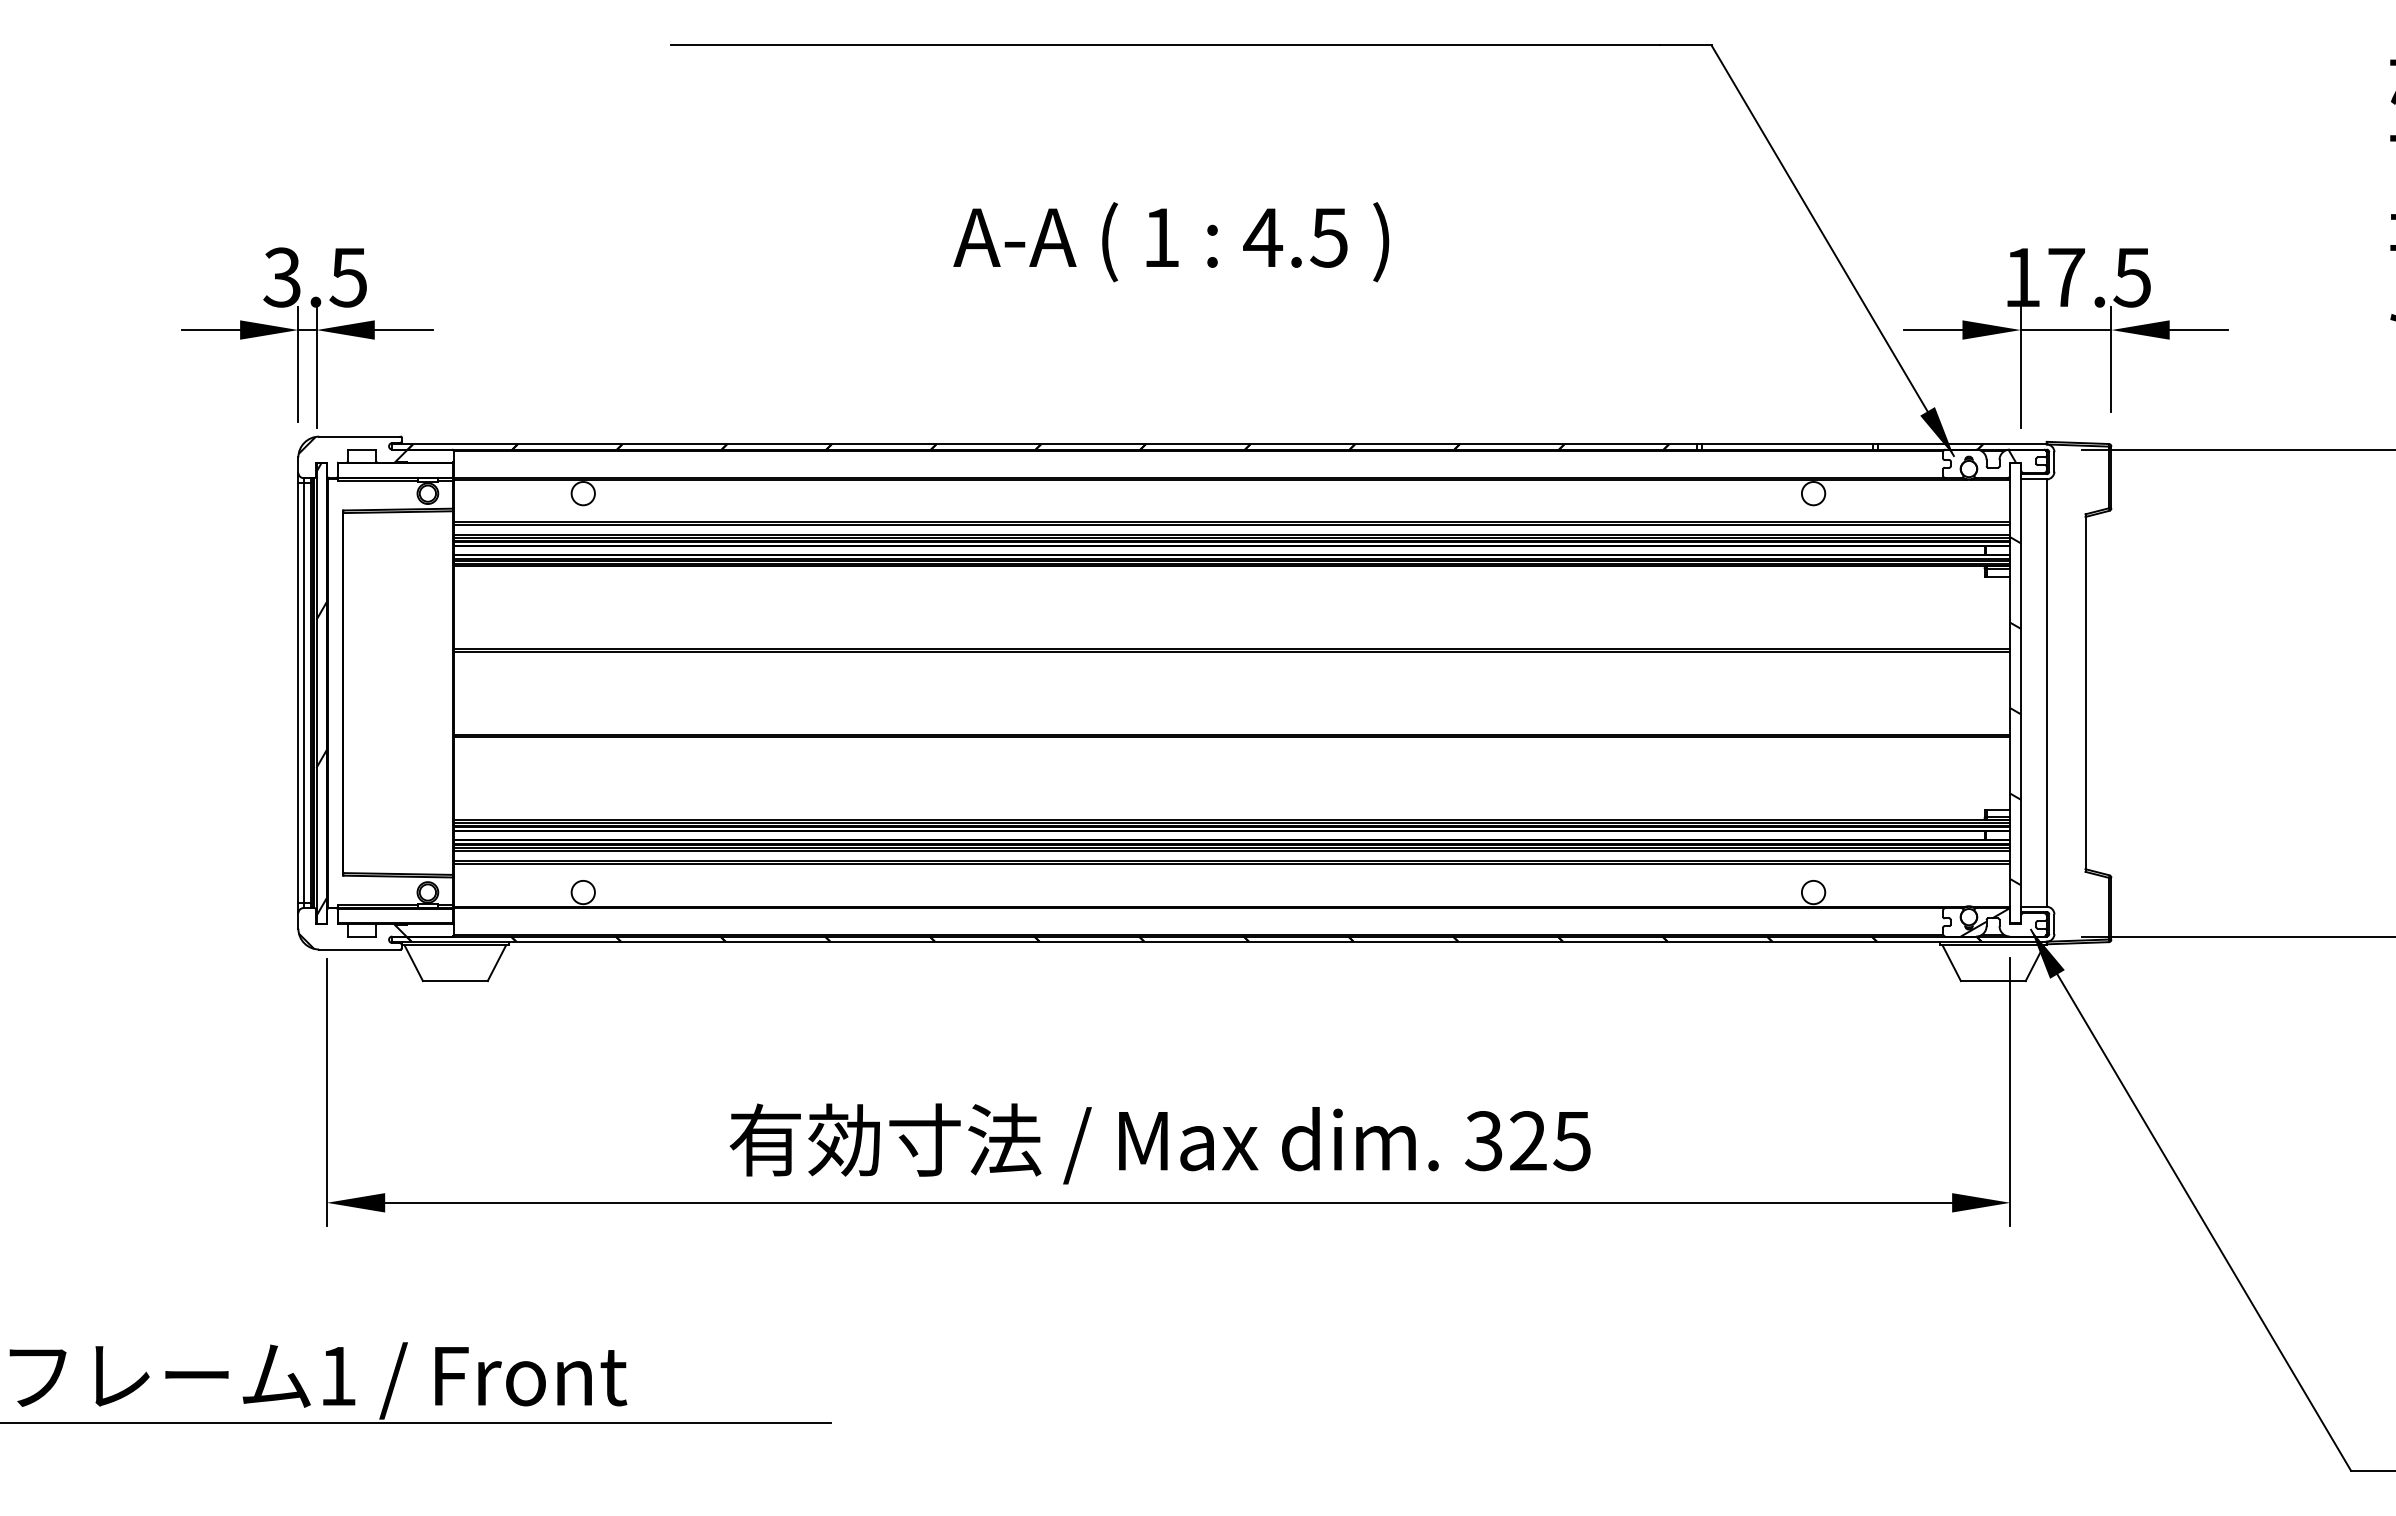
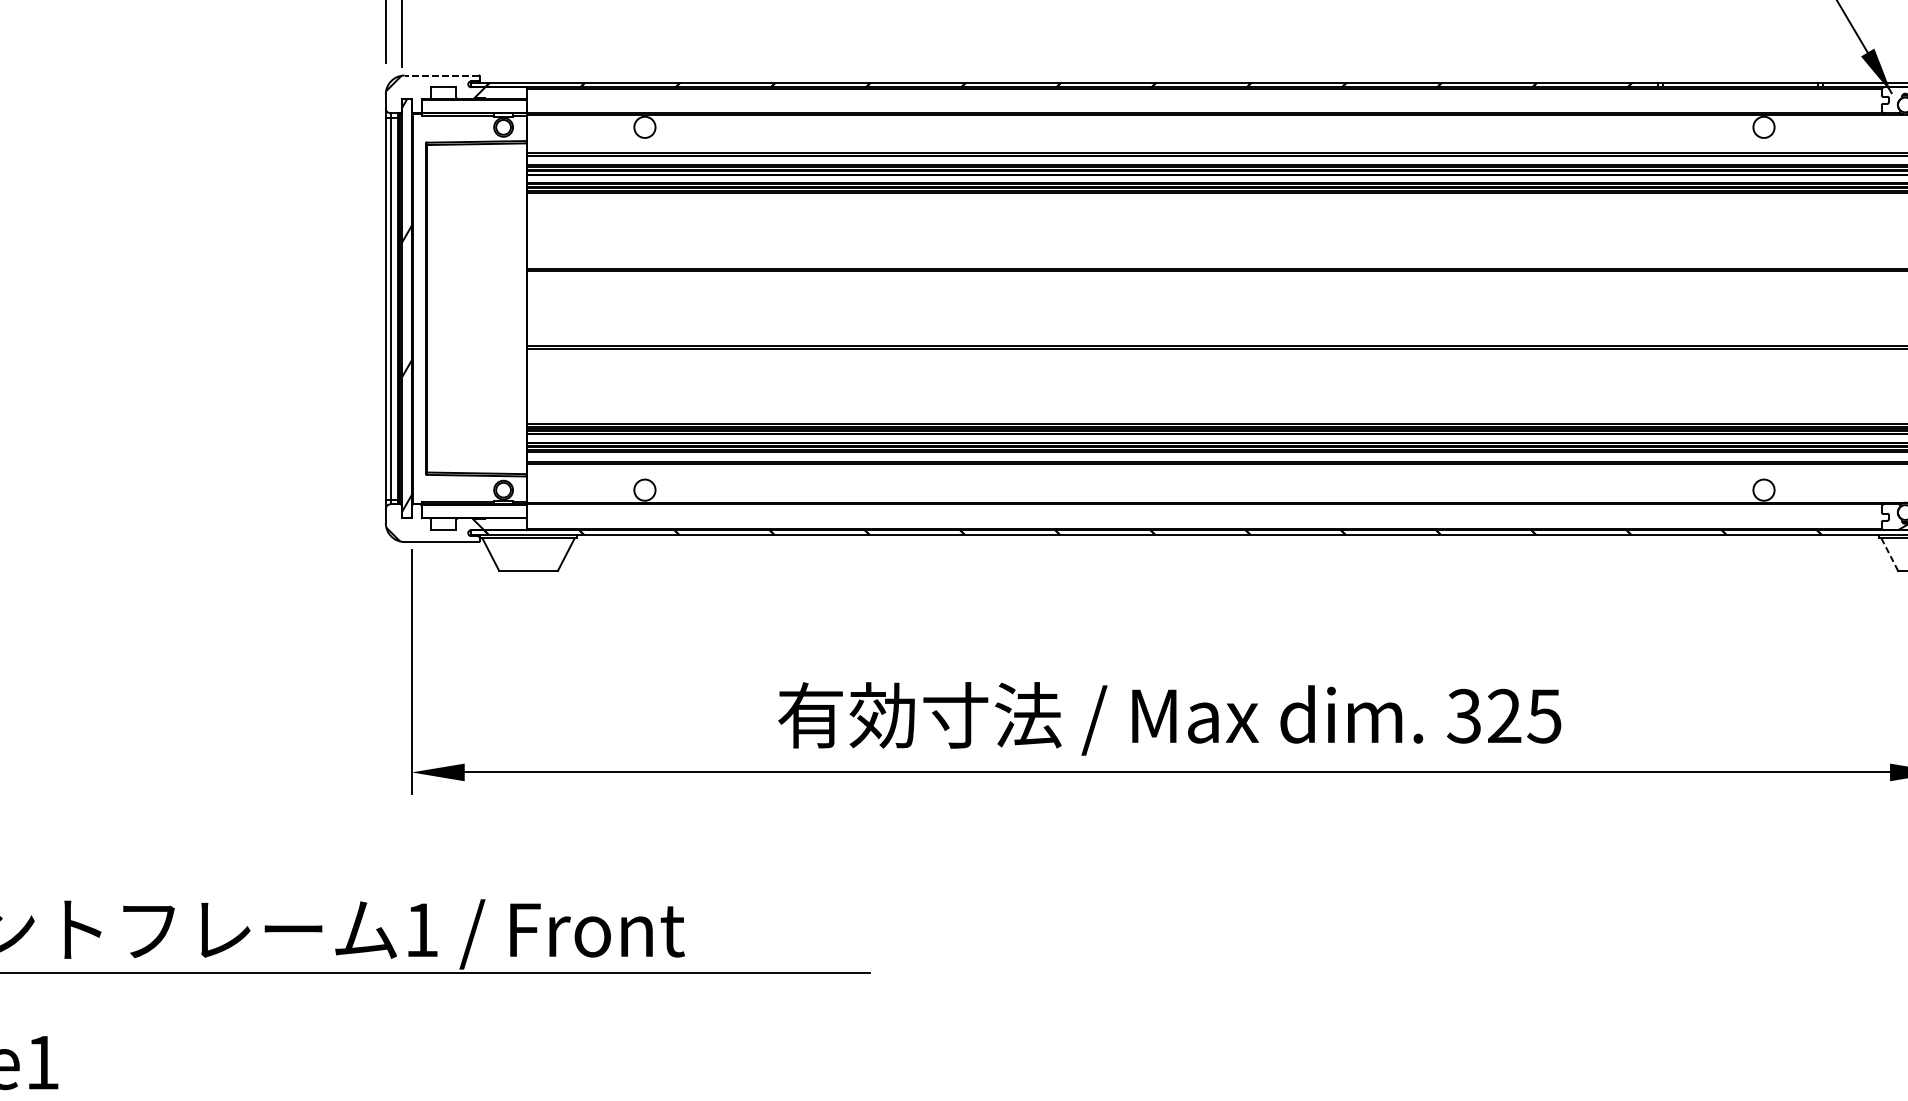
line: (359, 436) -> (441, 75), solid -> dashed
line: (1951, 962) -> (1889, 553), solid -> dashed

